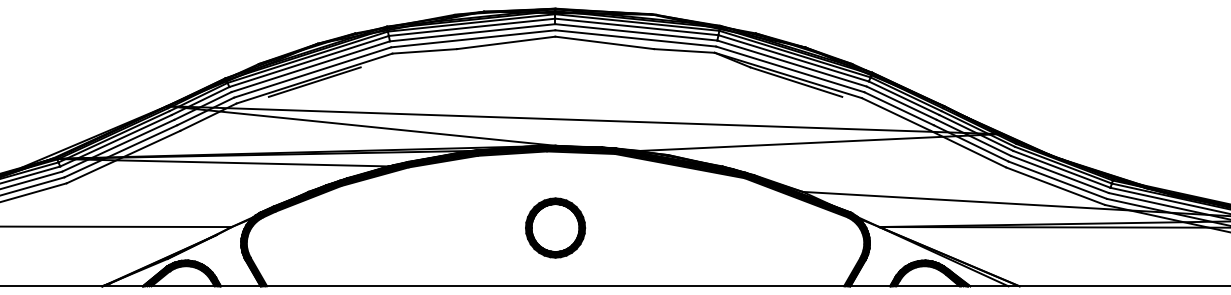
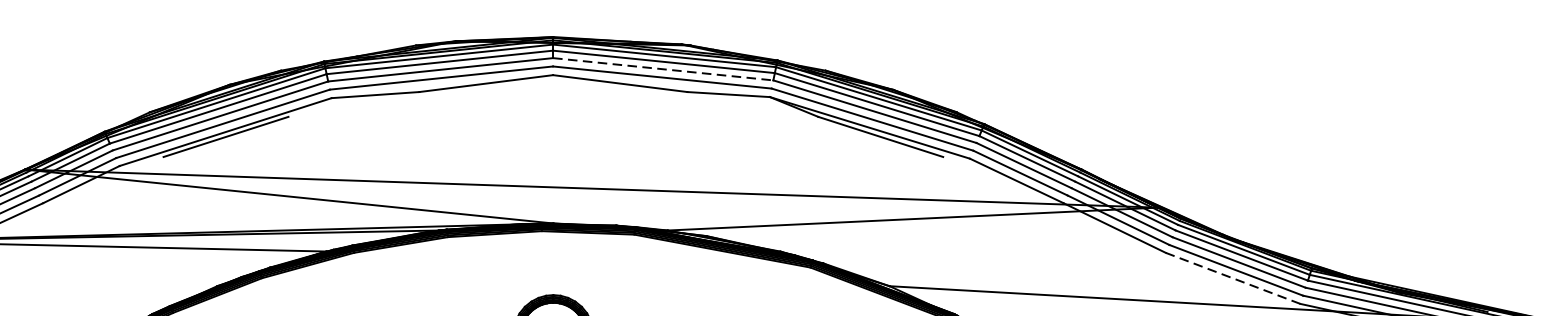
line: (636, 32) -> (663, 69), solid -> dashed
line: (1055, 186) -> (1233, 278), solid -> dashed

